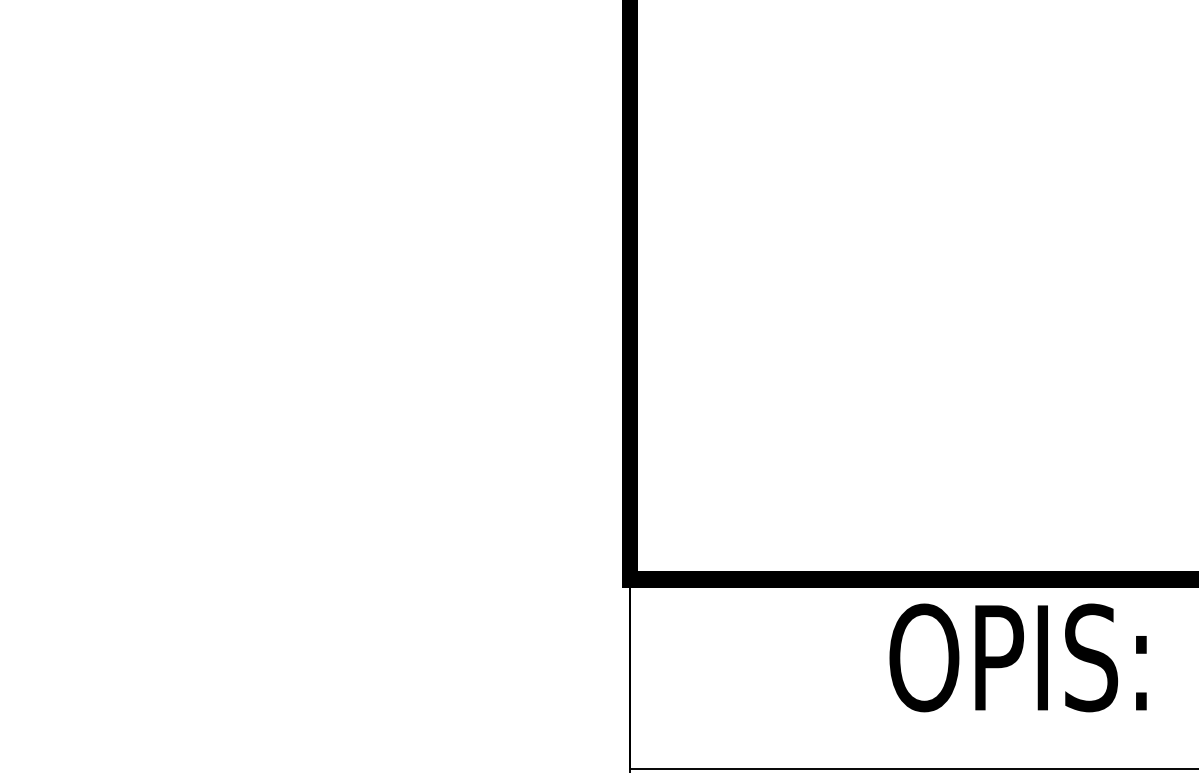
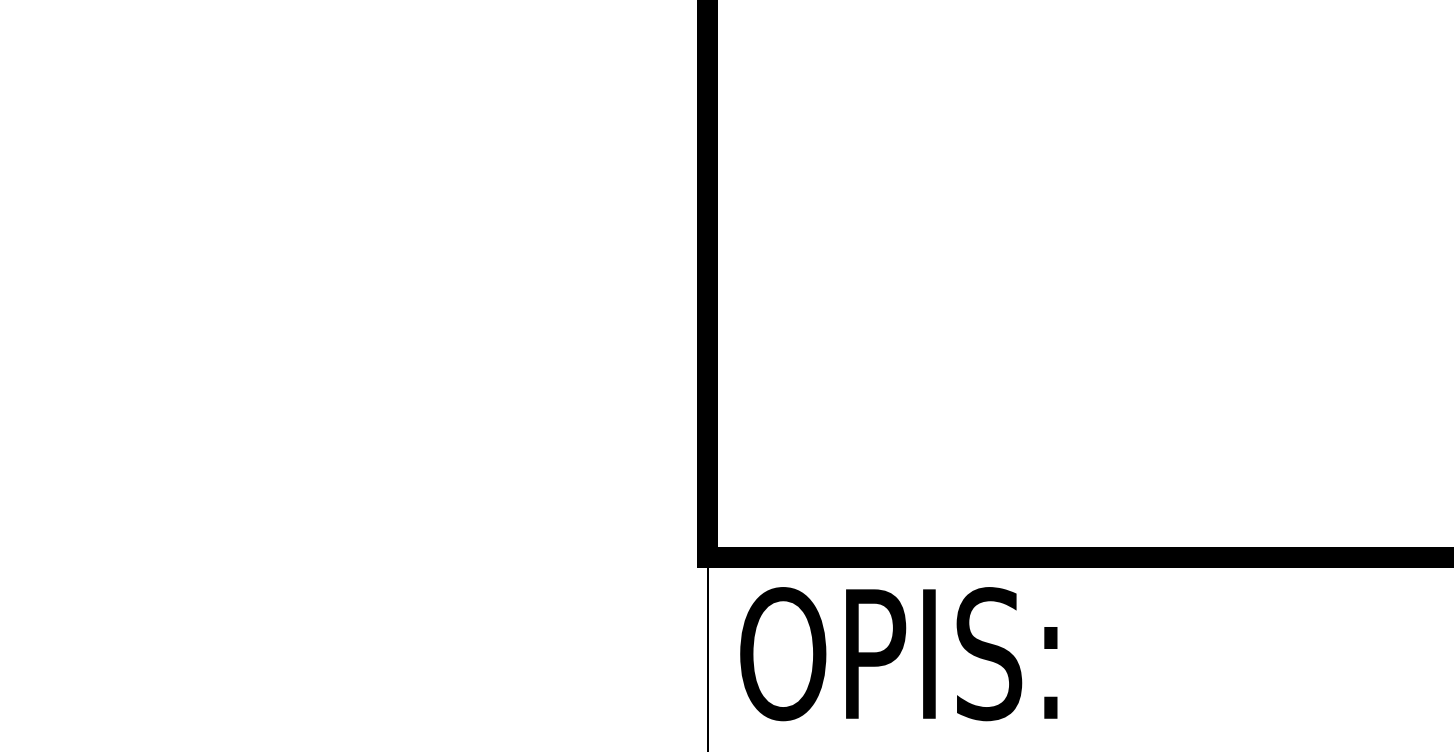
text: (1017, 657) -> (898, 653), moved

